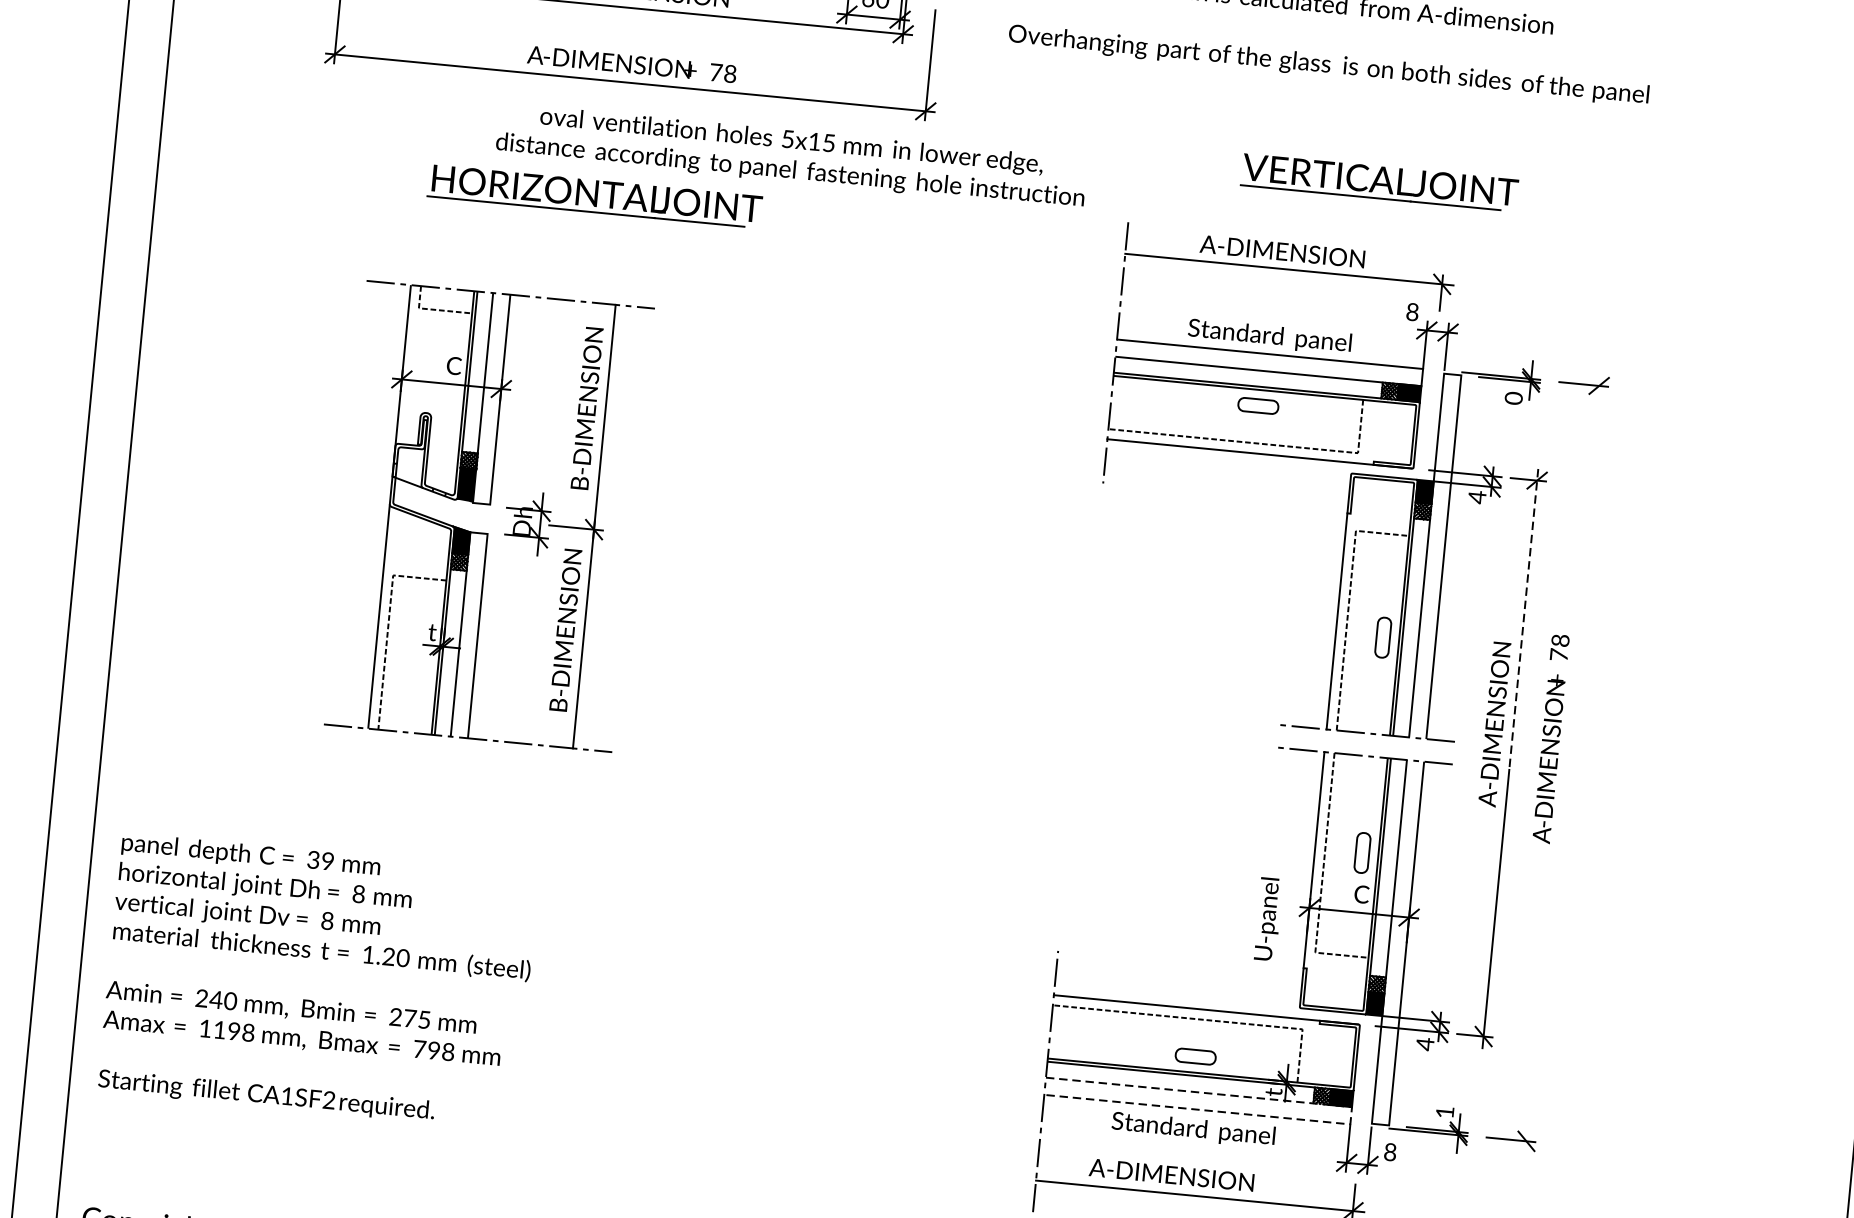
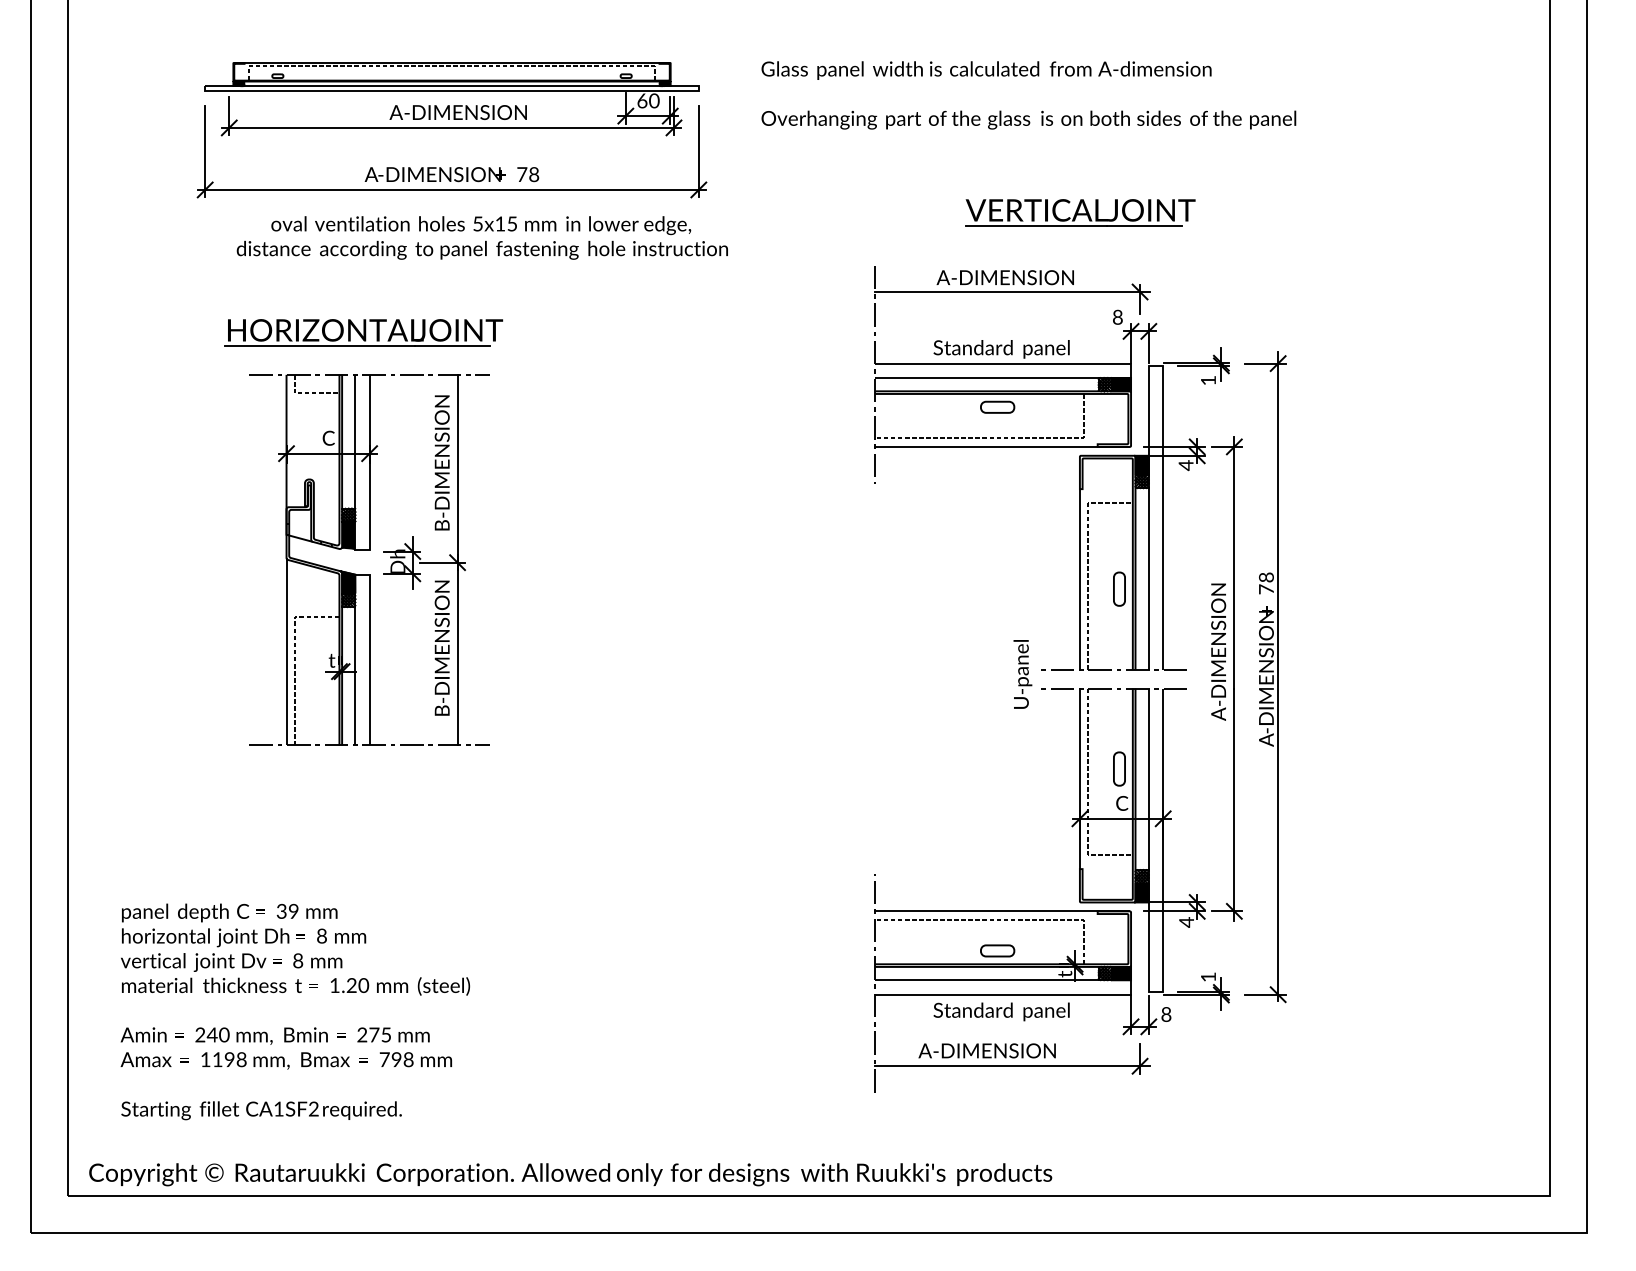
text: (790, 155) -> (481, 237), moved
part: (594, 196) -> (363, 332), moved
text: (1513, 398) -> (1208, 380), 0 -> 1
line: (1524, 619) -> (1234, 562), dashed -> solid
line: (1563, 760) -> (1278, 676), added
text: (1267, 919) -> (1022, 674), moved
text: (318, 981) -> (295, 1011), moved
line: (1351, 1115) -> (1131, 987), dashed -> solid

